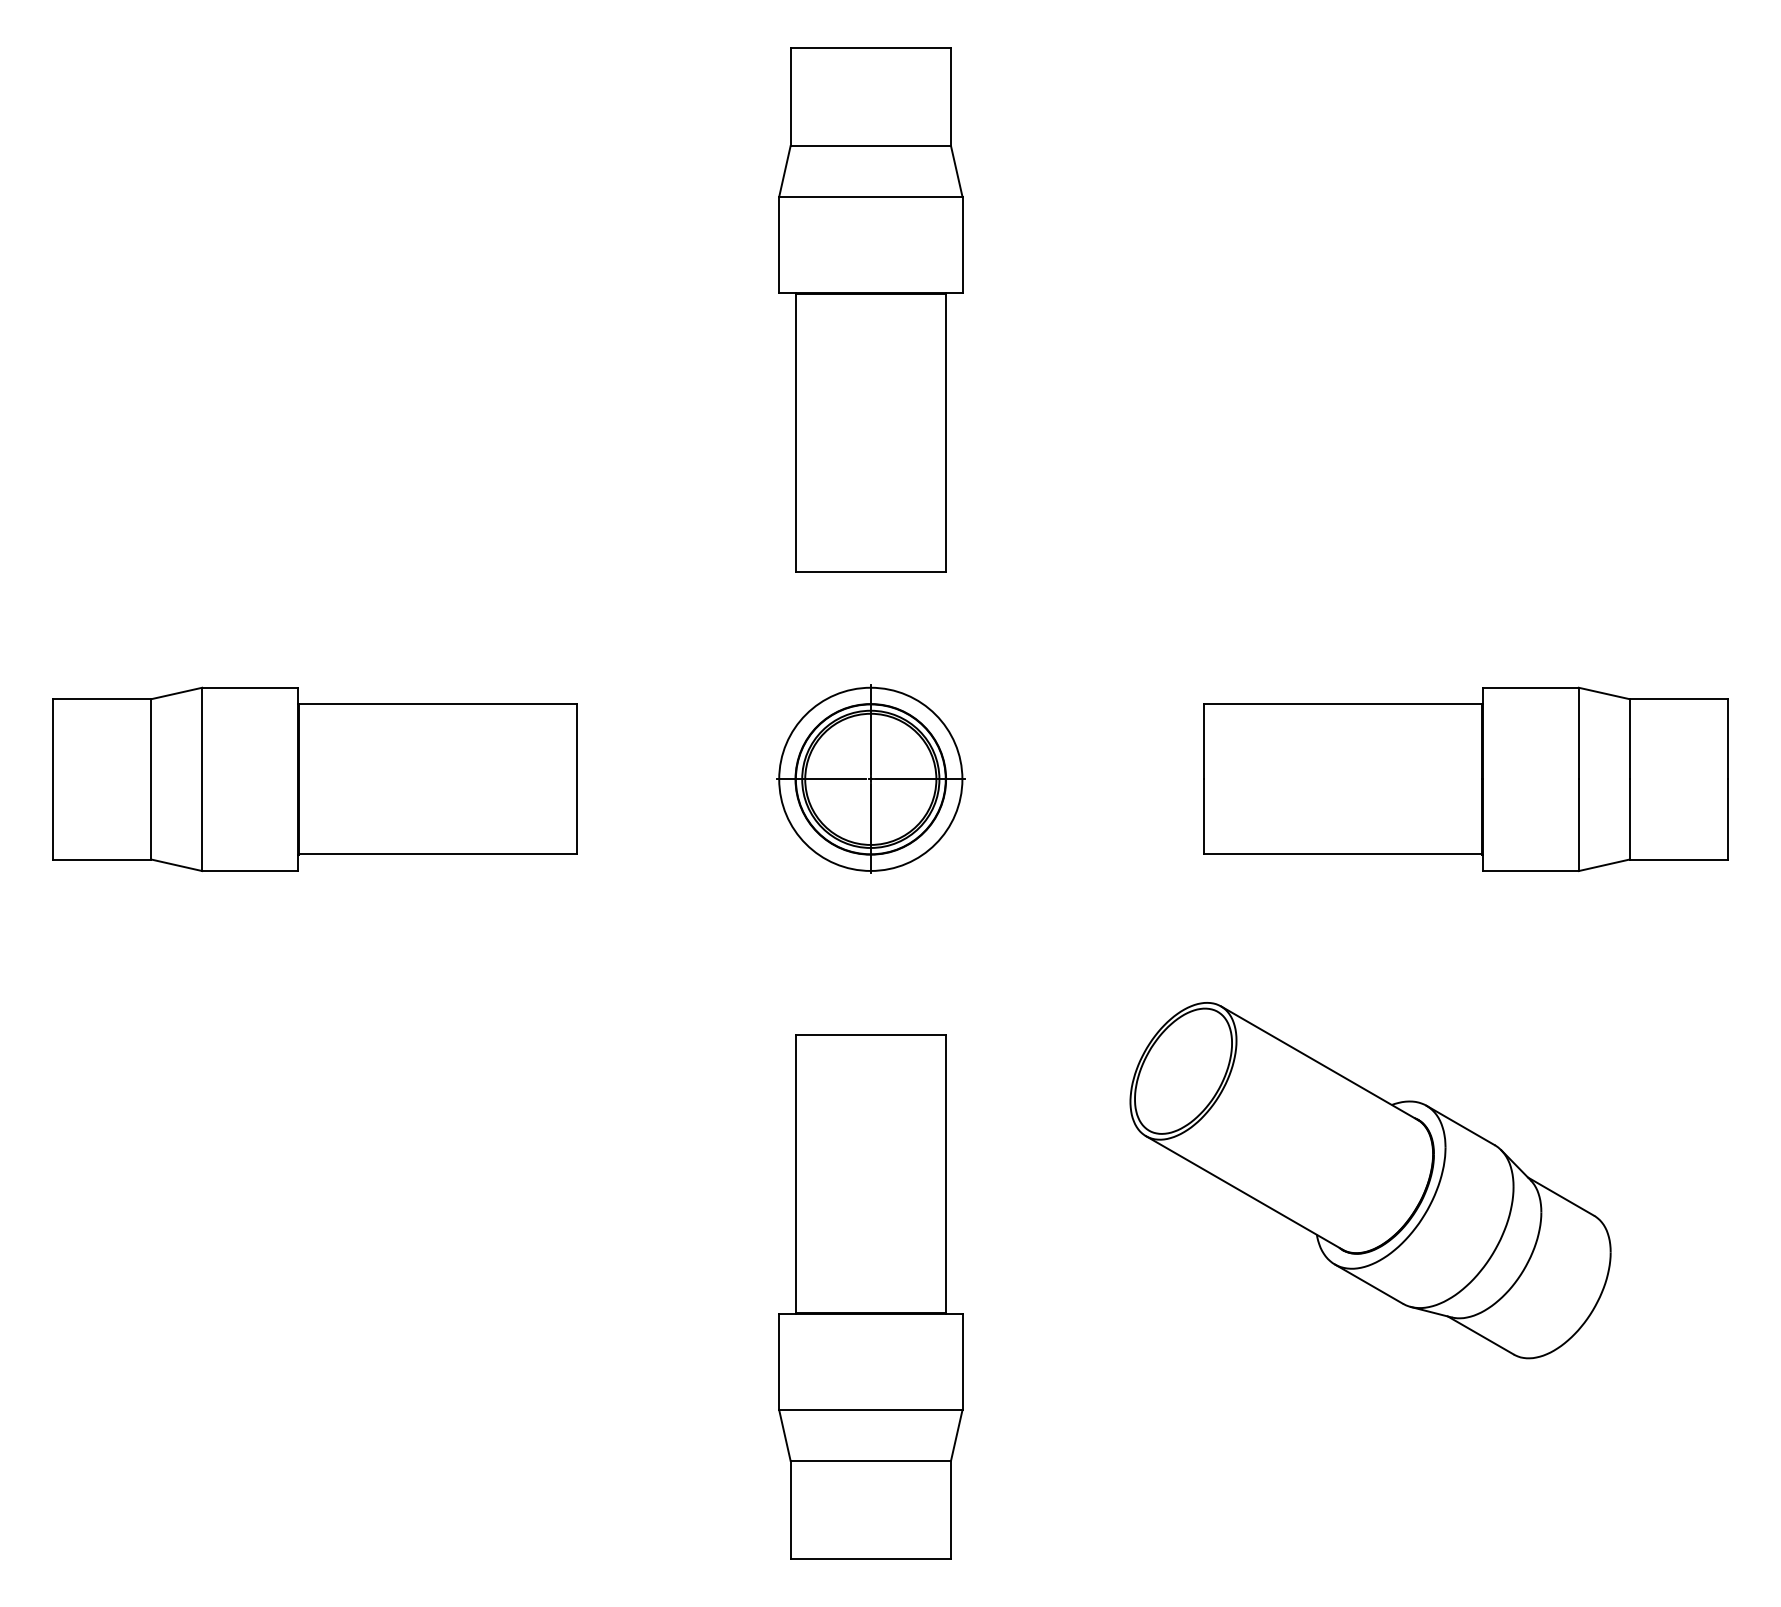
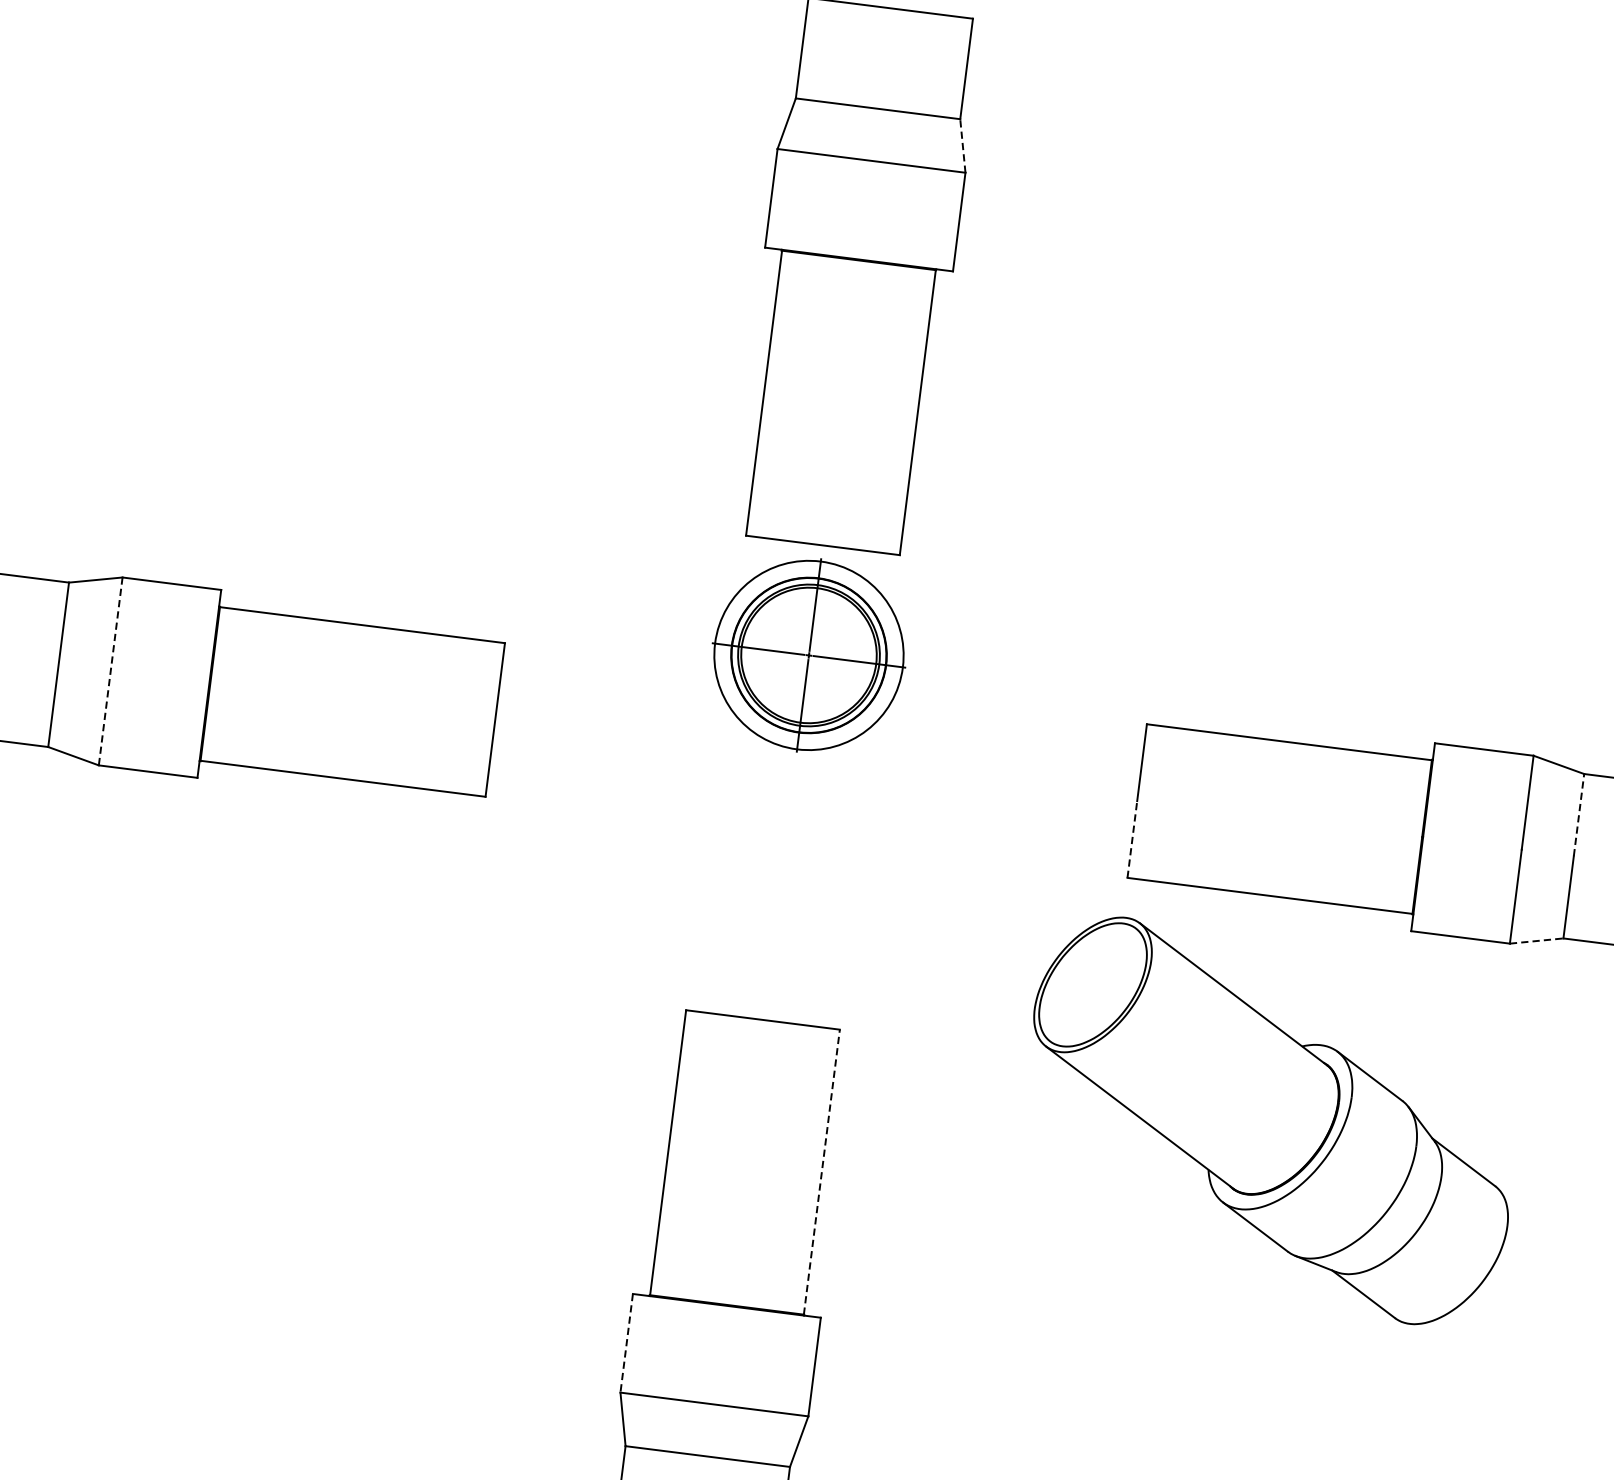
line: (956, 170) -> (962, 144), solid -> dashed
line: (1629, 738) -> (1579, 814), solid -> dashed
part: (870, 778) -> (808, 654), moved
line: (202, 779) -> (110, 671), solid -> dashed
line: (1203, 816) -> (1132, 839), solid -> dashed
line: (1604, 865) -> (1536, 941), solid -> dashed
line: (945, 1173) -> (821, 1171), solid -> dashed
part: (1370, 1180) -> (1270, 1121), moved
line: (779, 1362) -> (626, 1343), solid -> dashed

